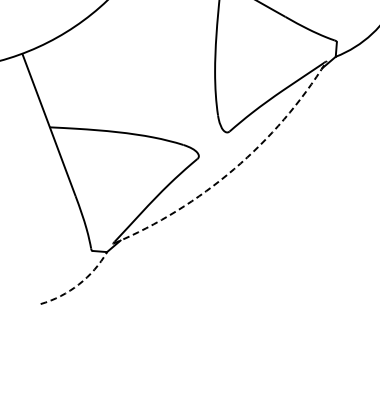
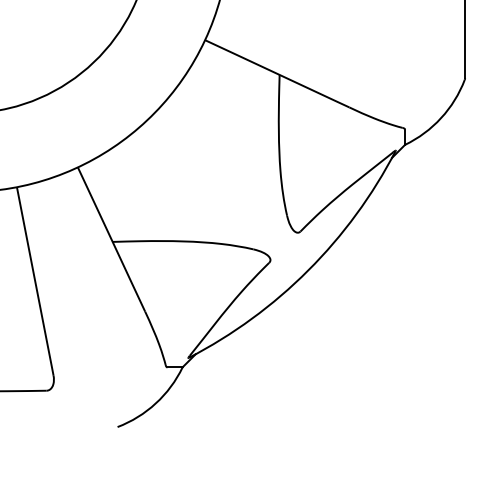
arc: (234, 169) -> (308, 270), dashed -> solid
arc: (78, 284) -> (155, 403), dashed -> solid

